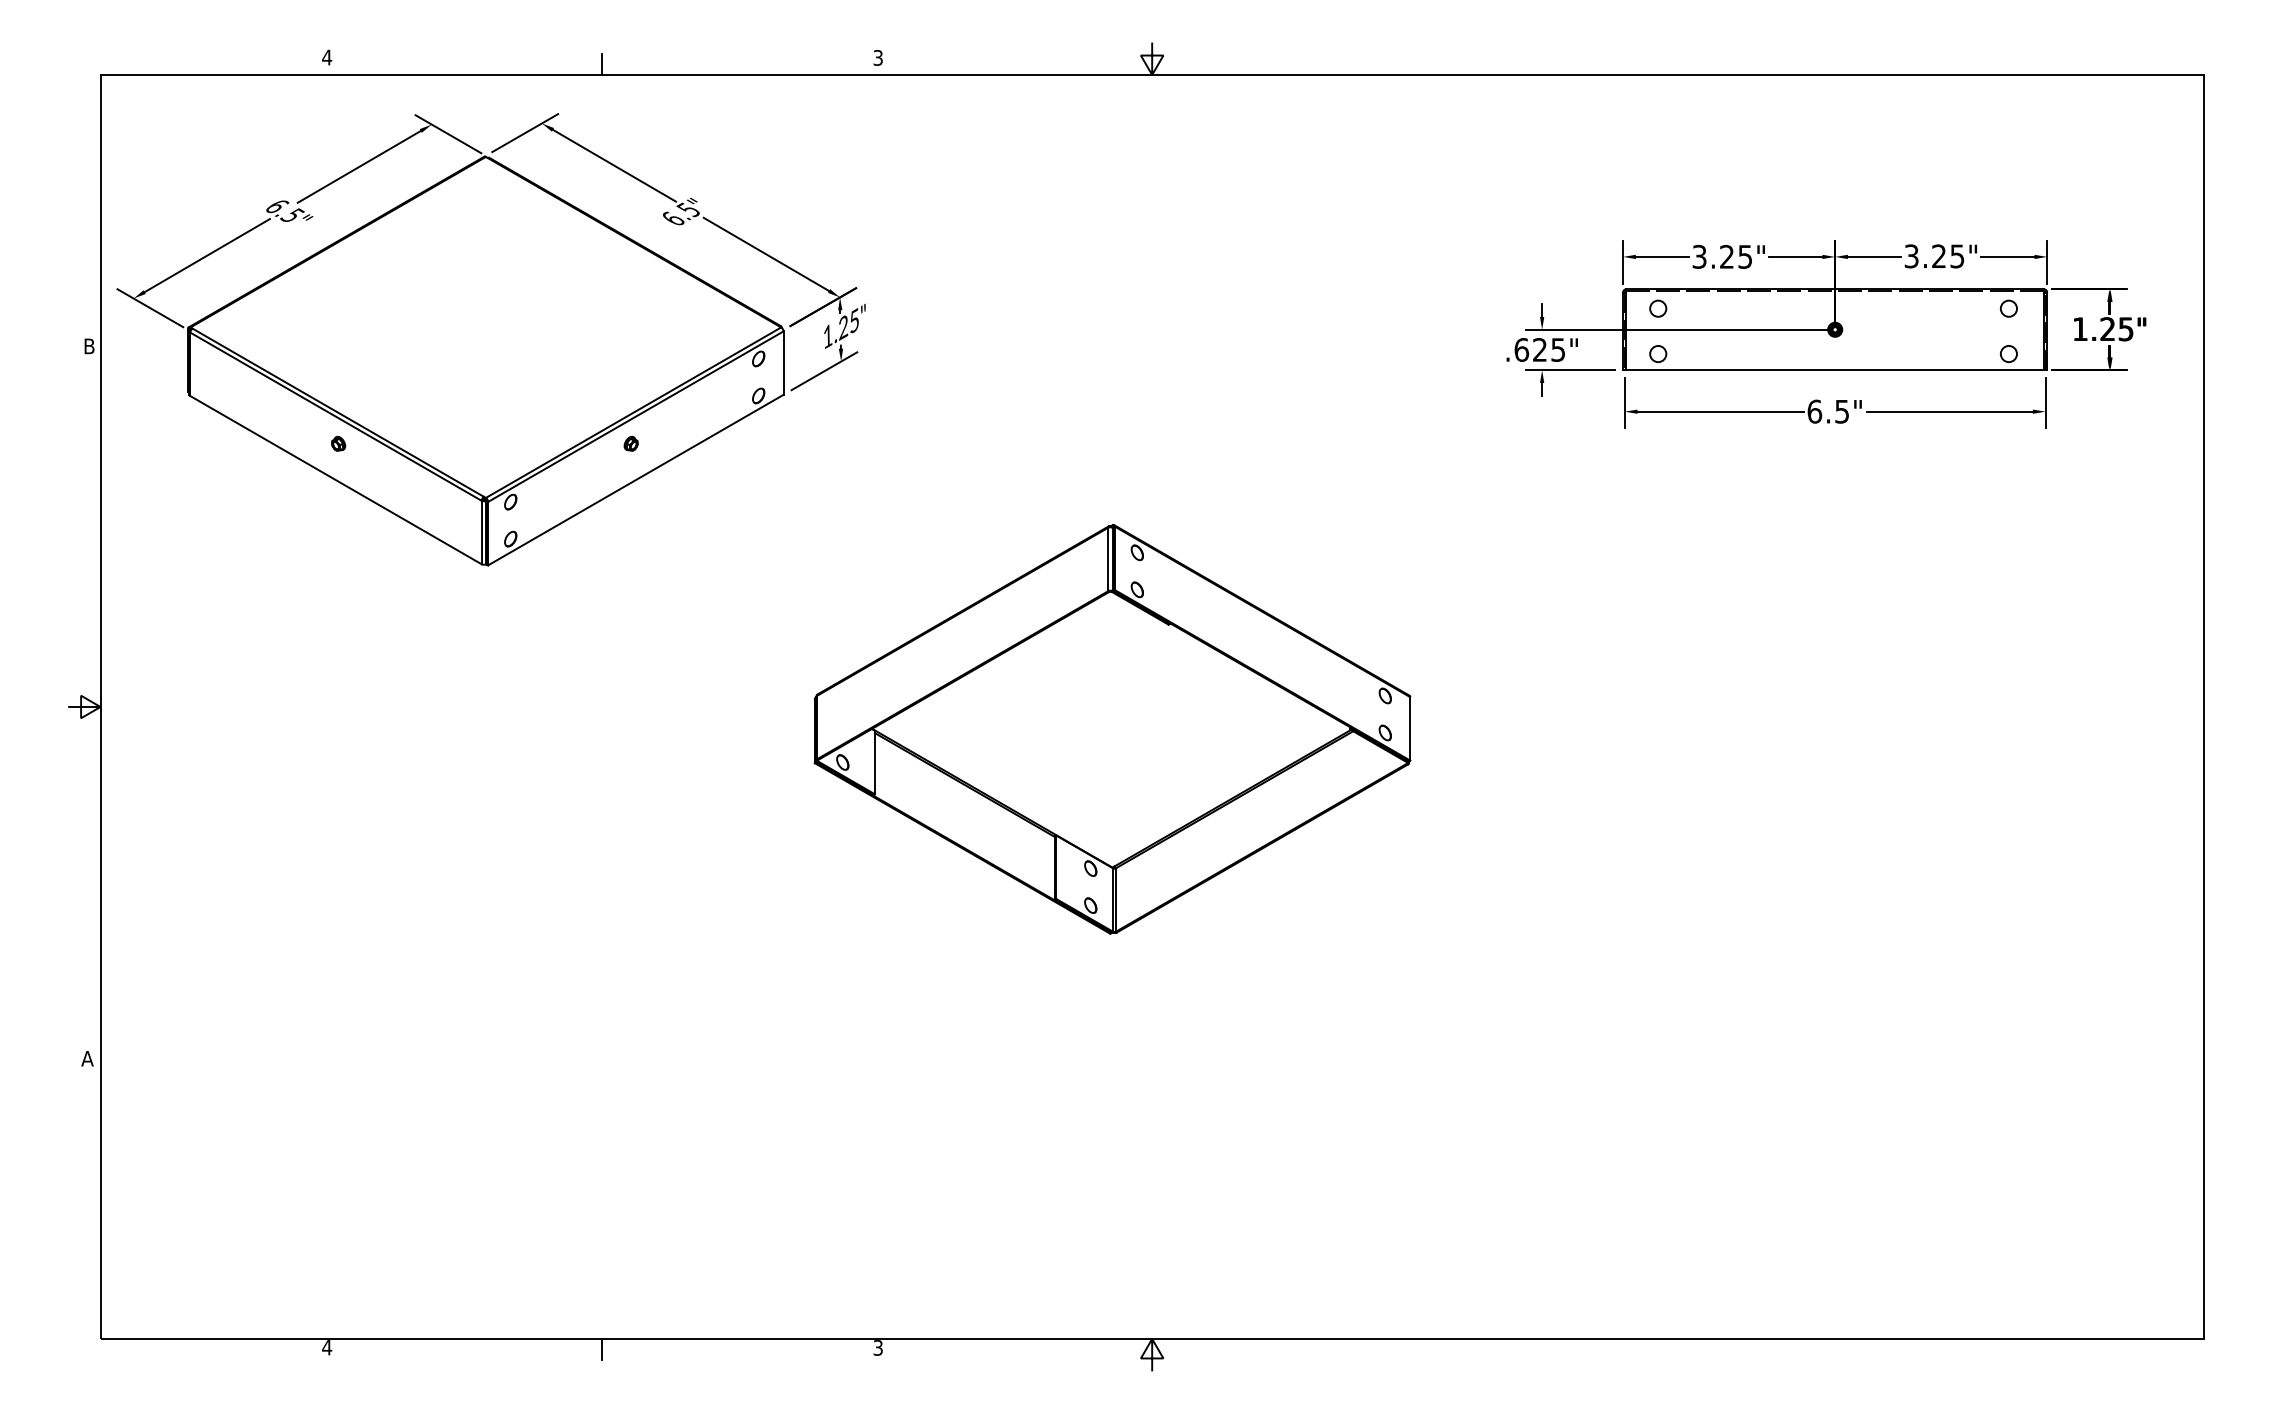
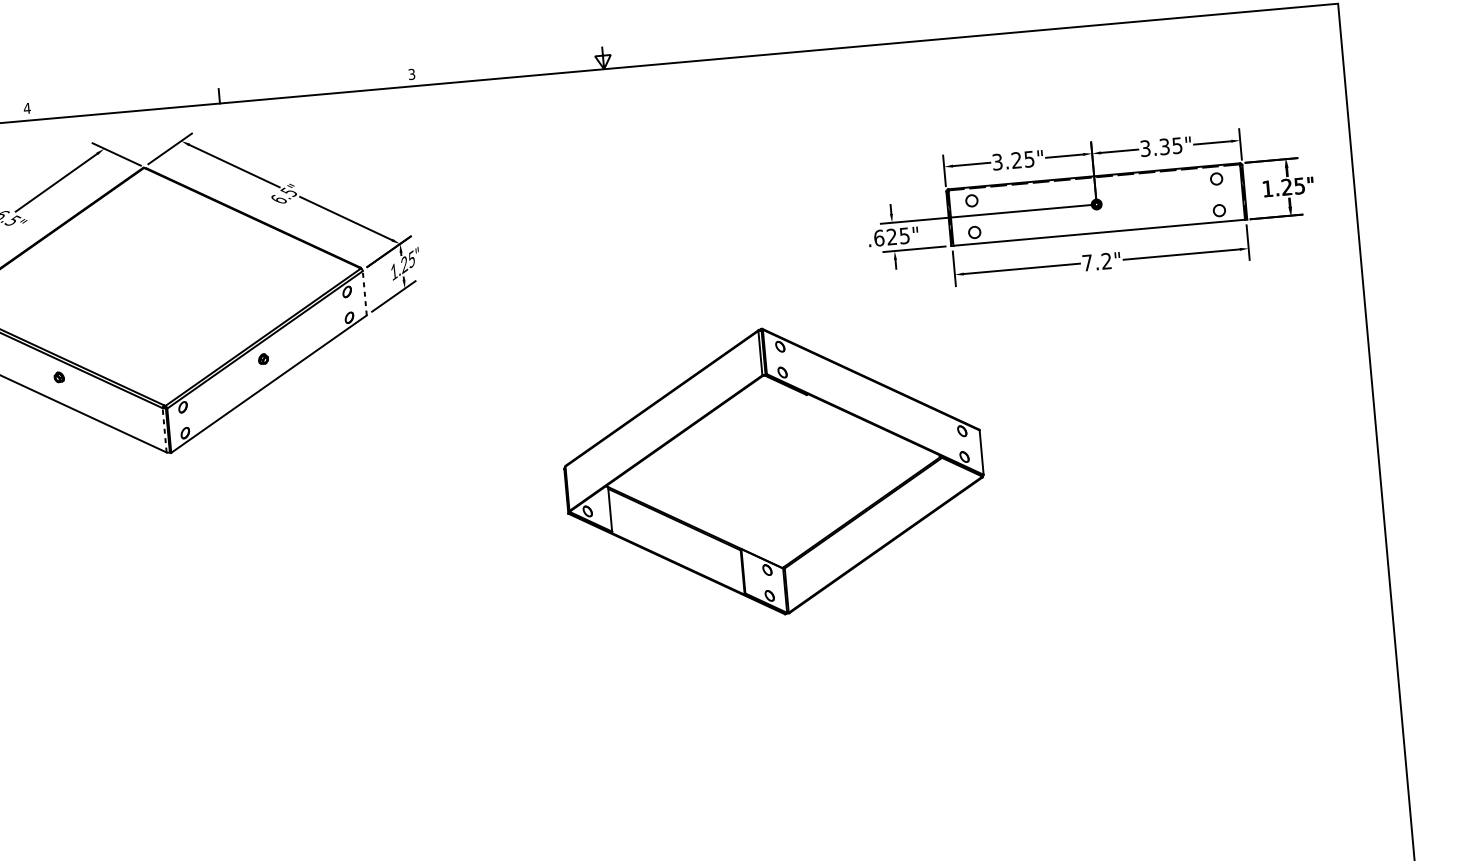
text: (1938, 256) -> (1164, 146), 3.25" -> 3.35"
line: (783, 363) -> (364, 293), solid -> dashed
text: (1827, 411) -> (1096, 262), 6.5" -> 7.2"
line: (481, 532) -> (164, 430), solid -> dashed
part: (1112, 729) -> (773, 471), moved

